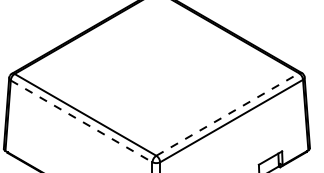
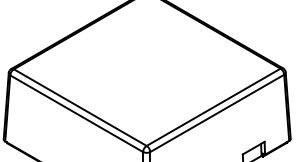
line: (228, 114) -> (214, 107), dashed -> solid
line: (81, 121) -> (76, 113), dashed -> solid

